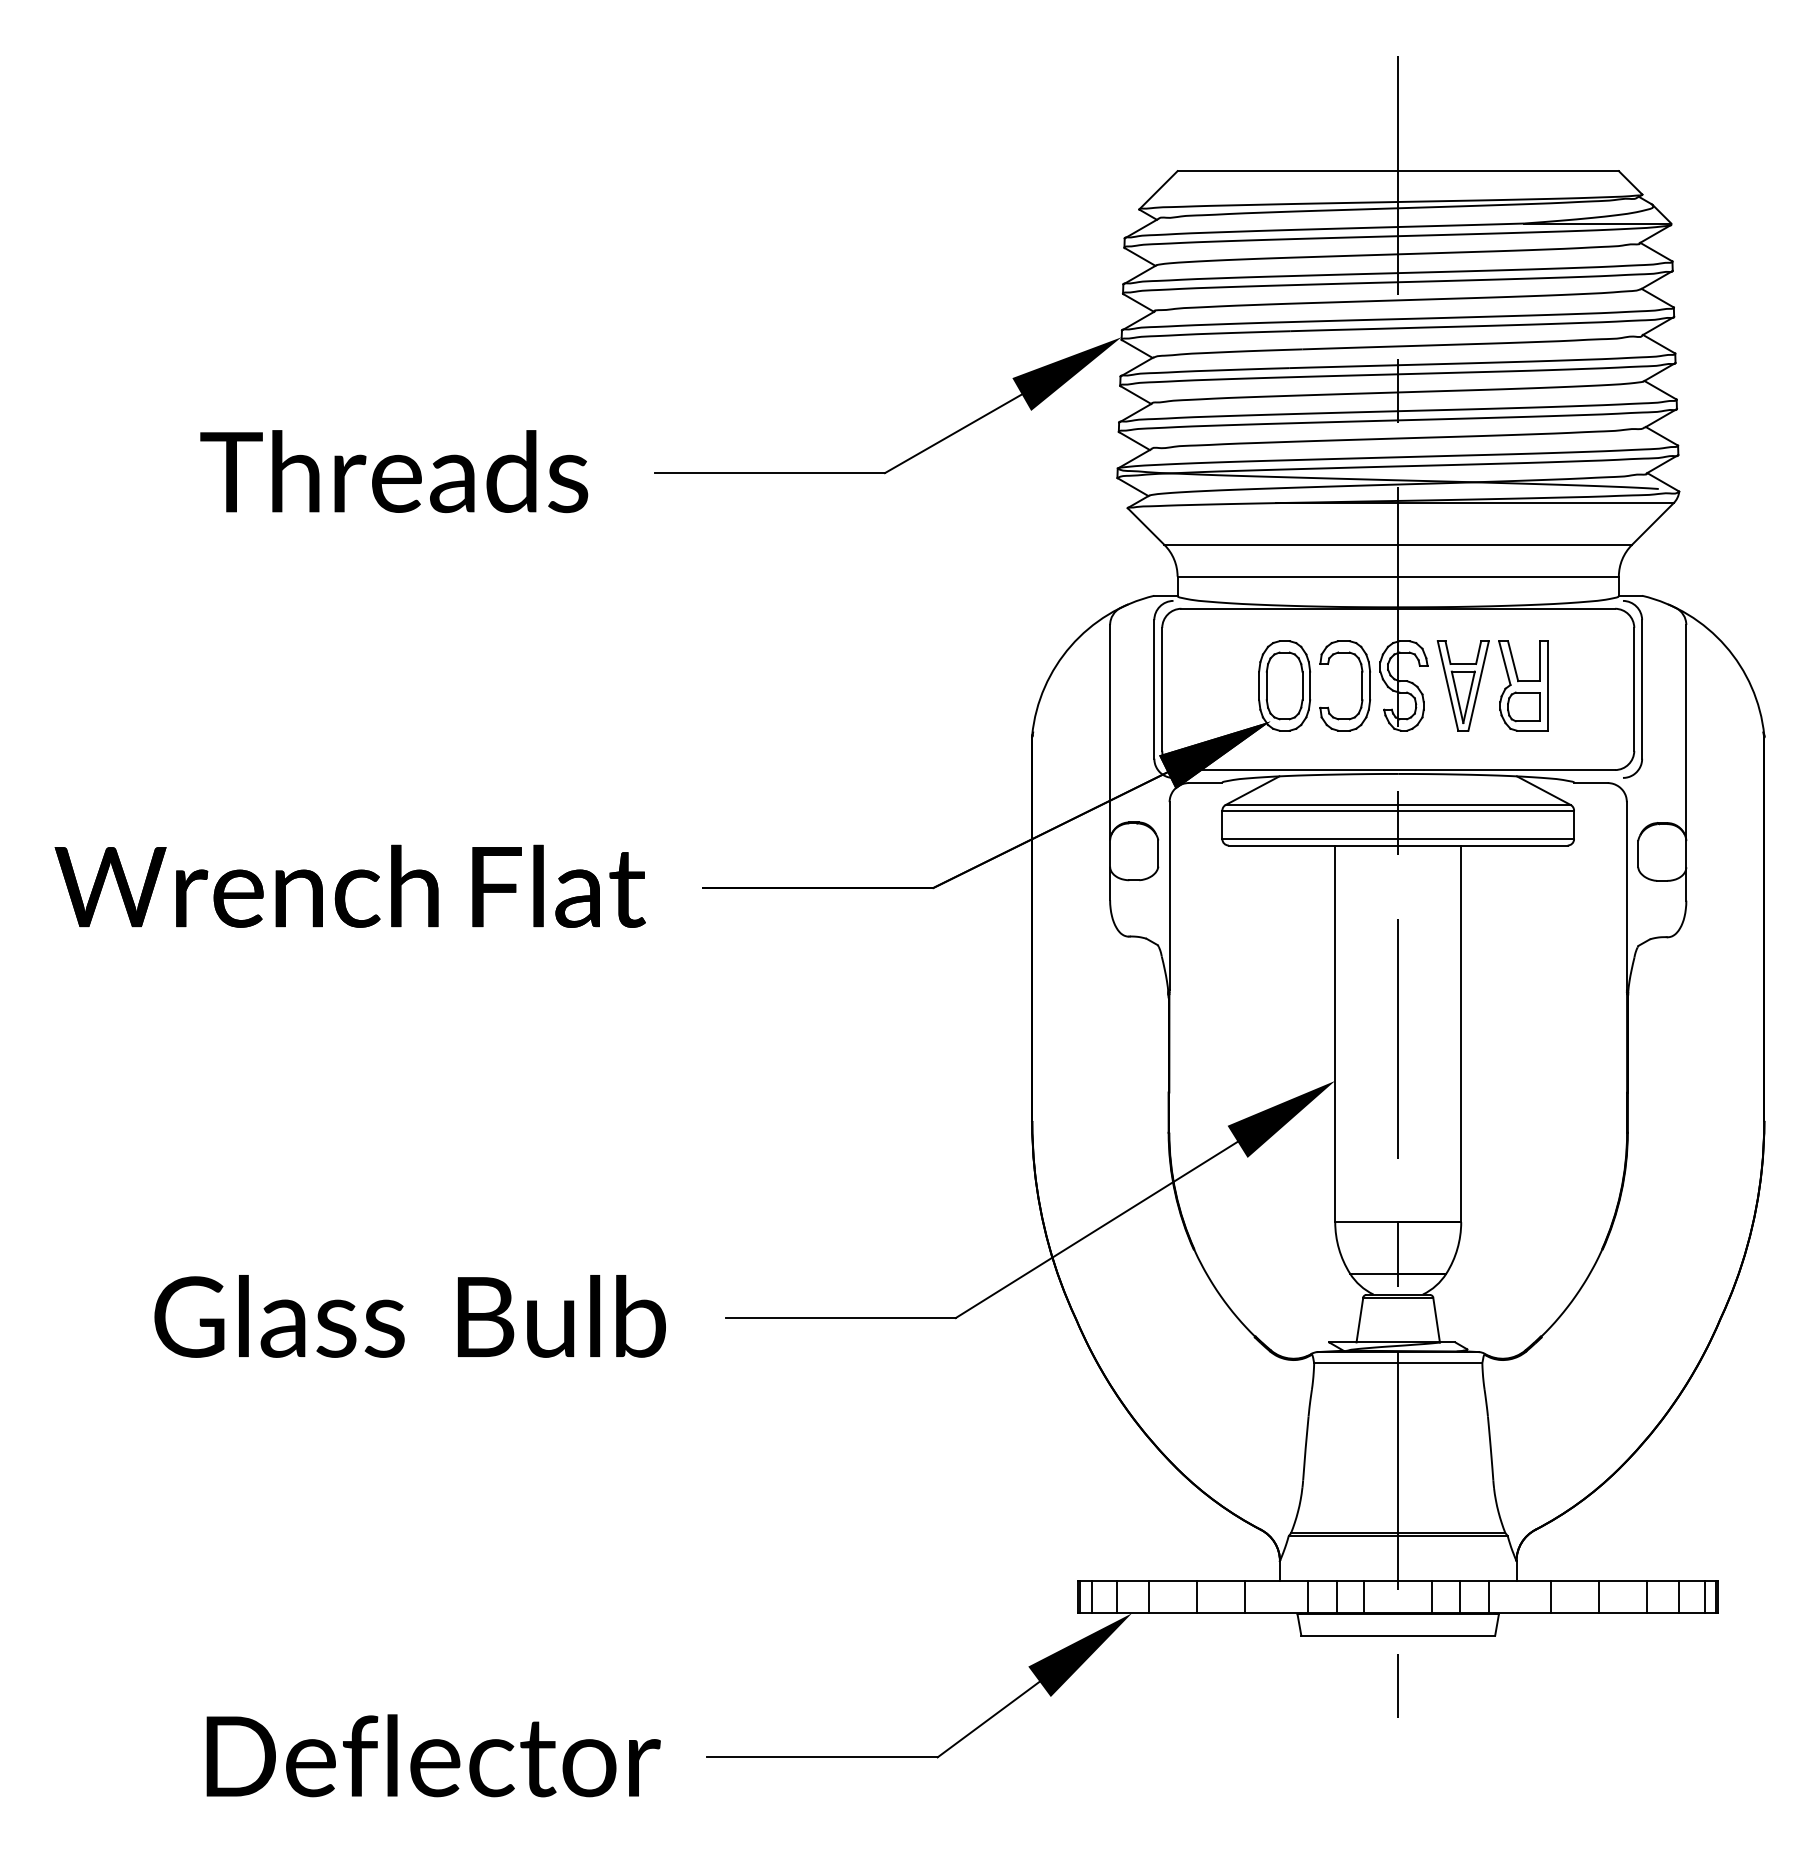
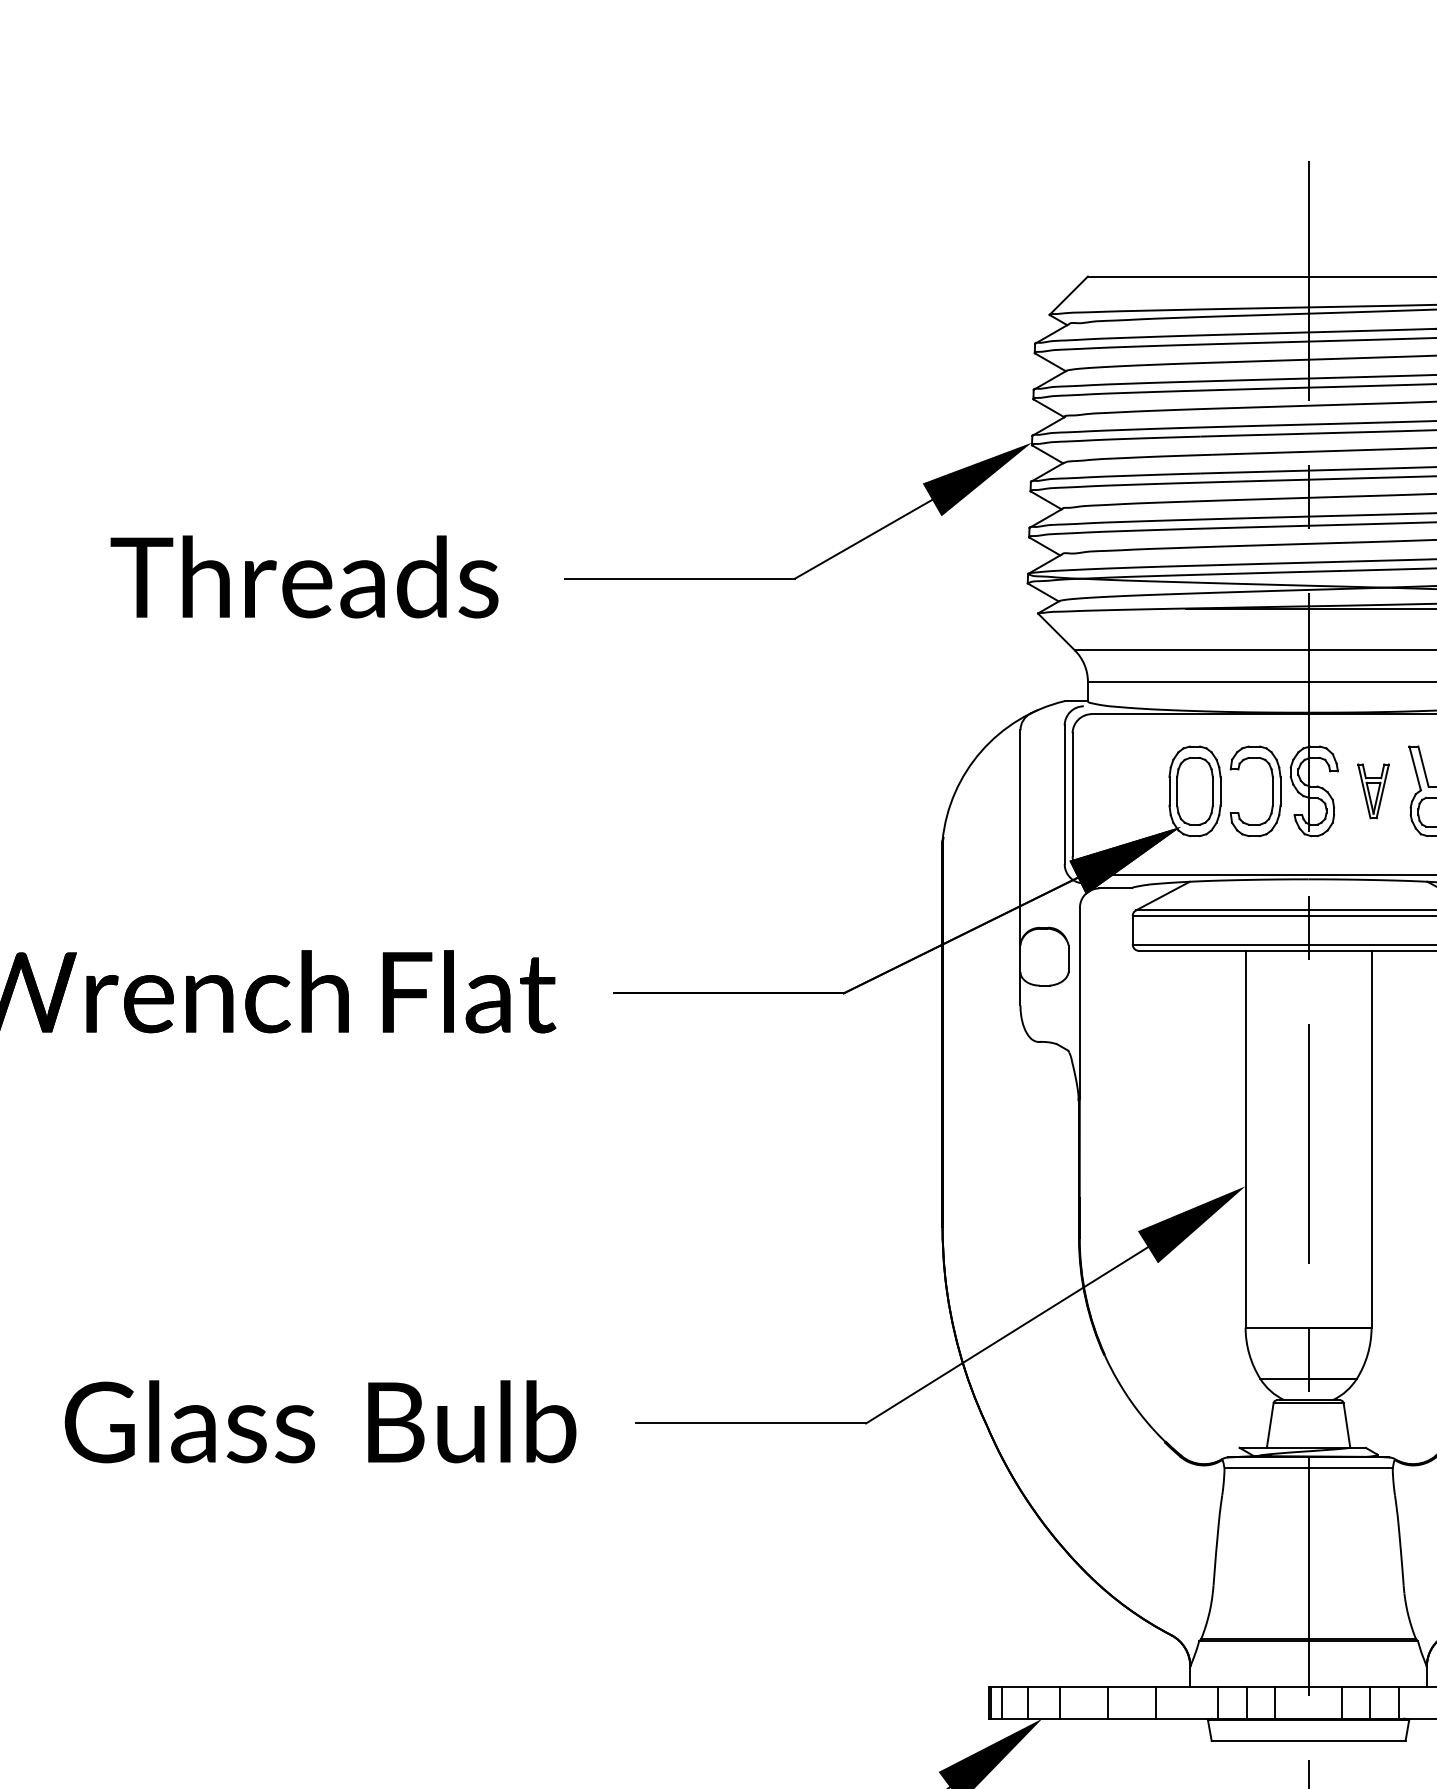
part: (1462, 685) -> (1372, 790), size x0.6

